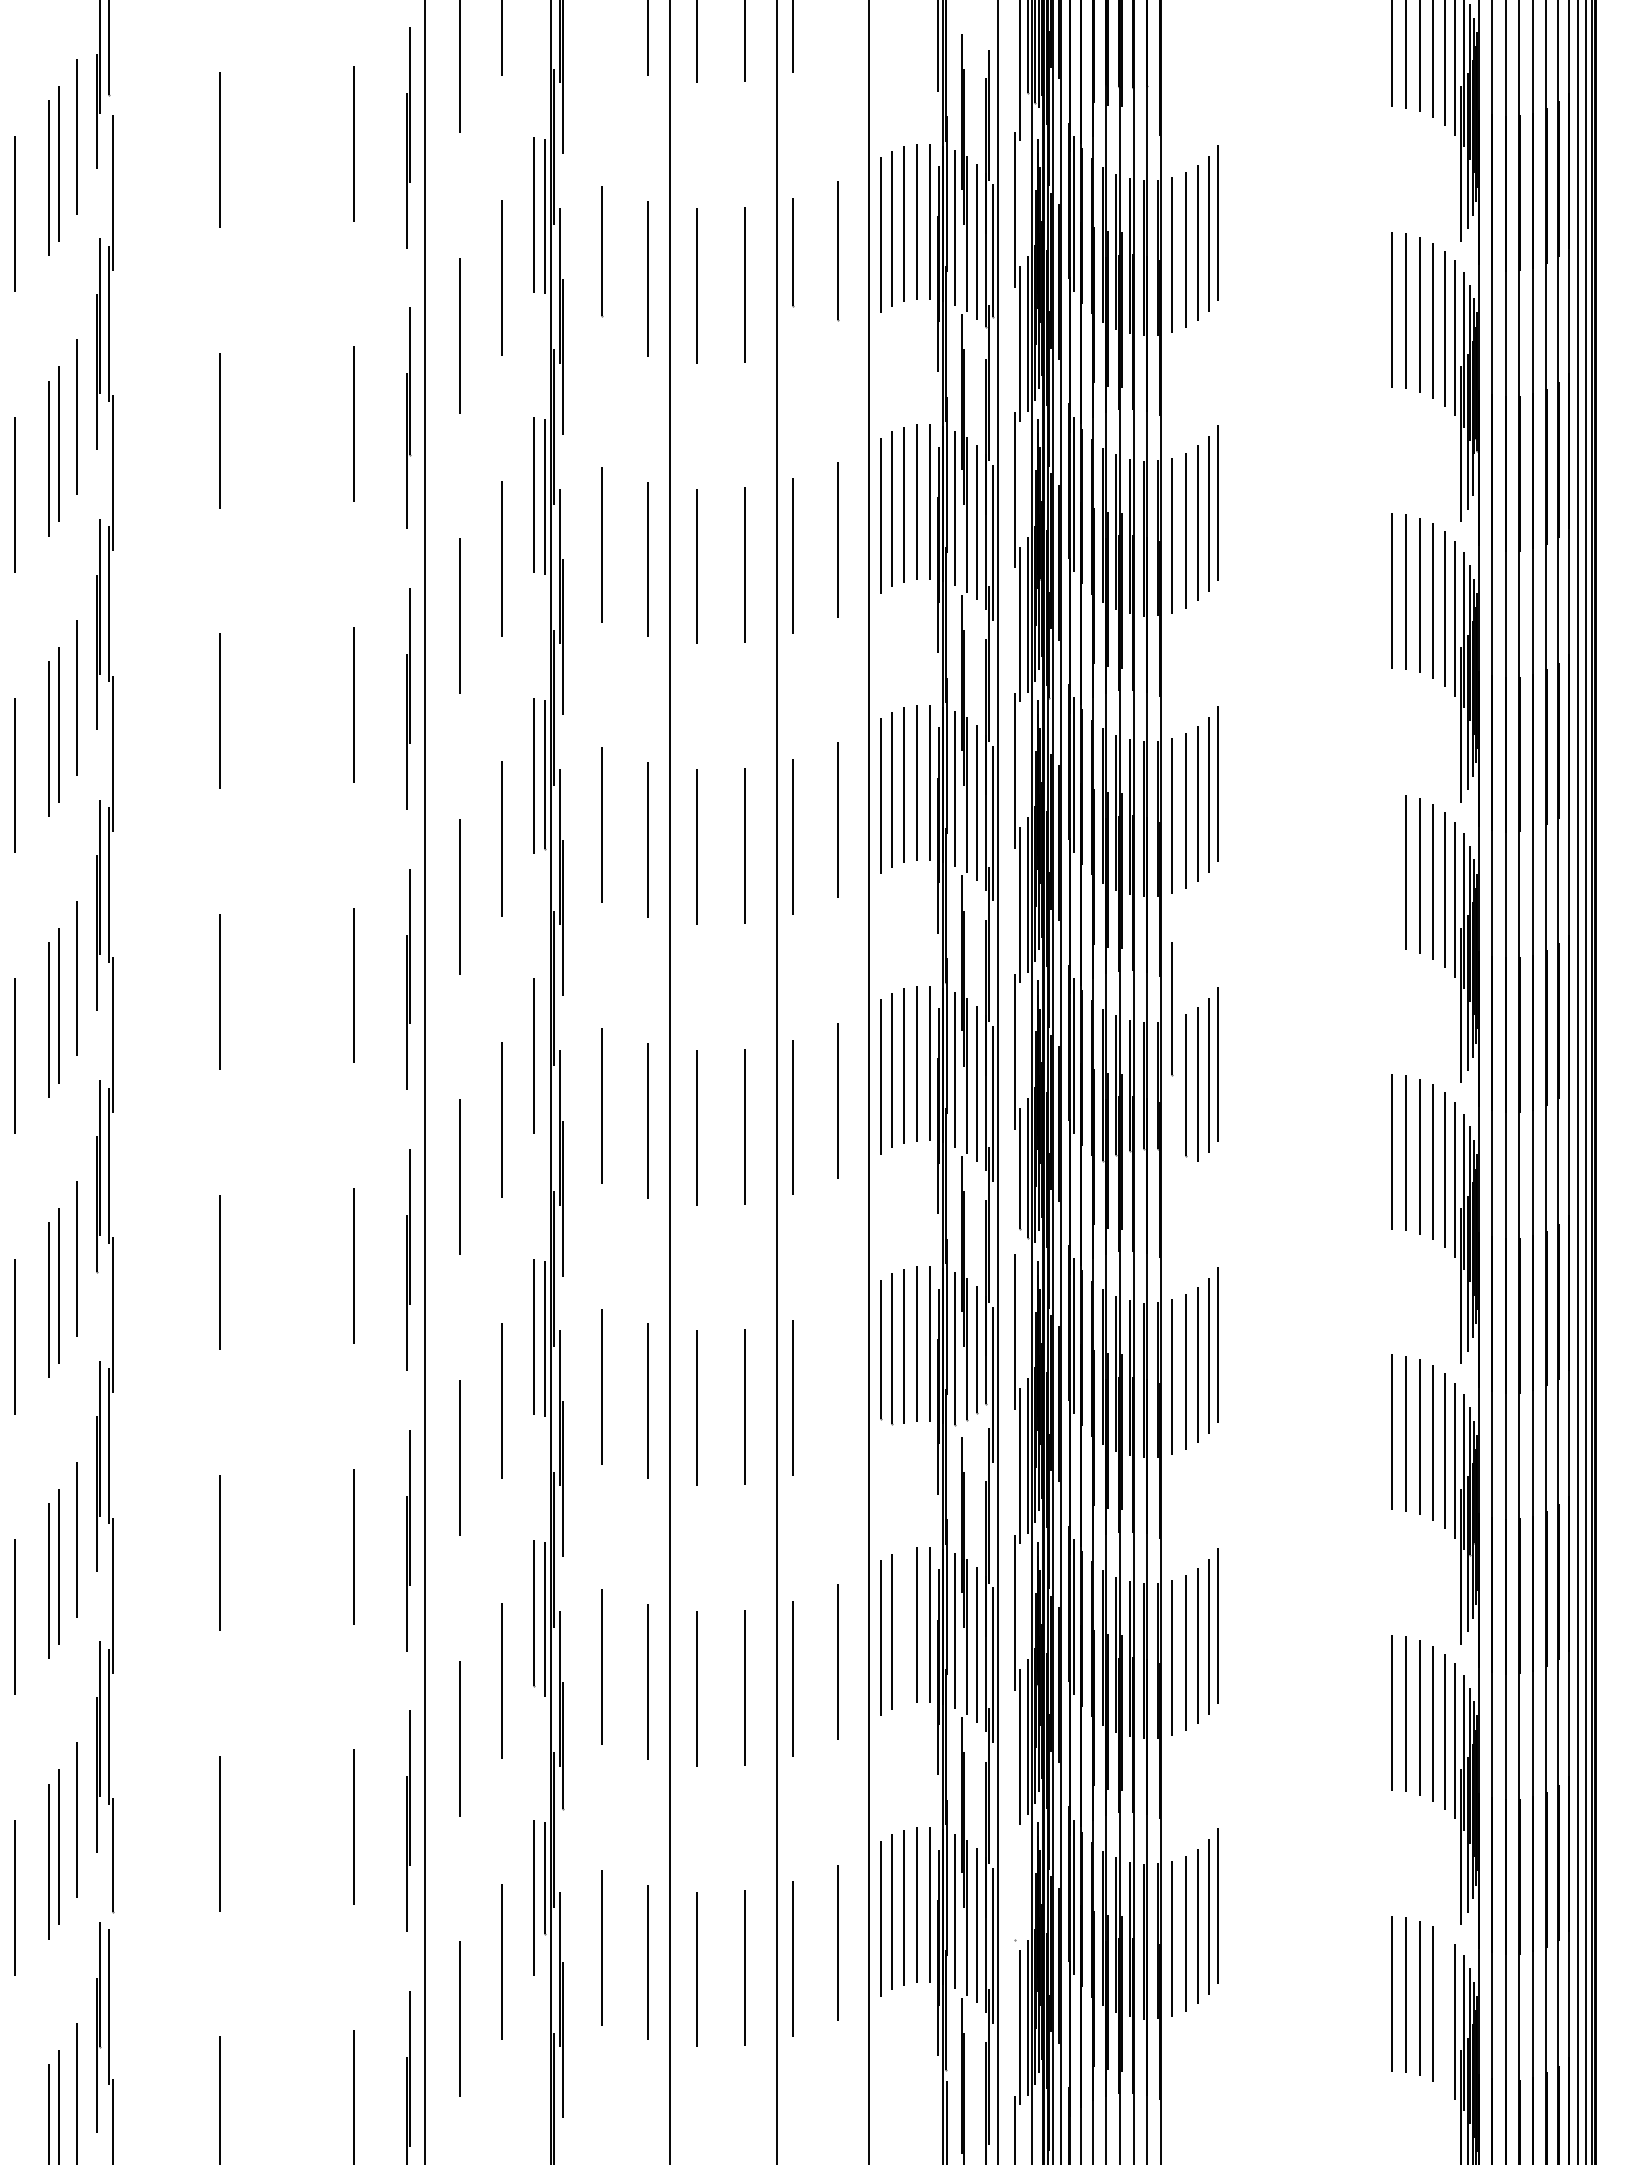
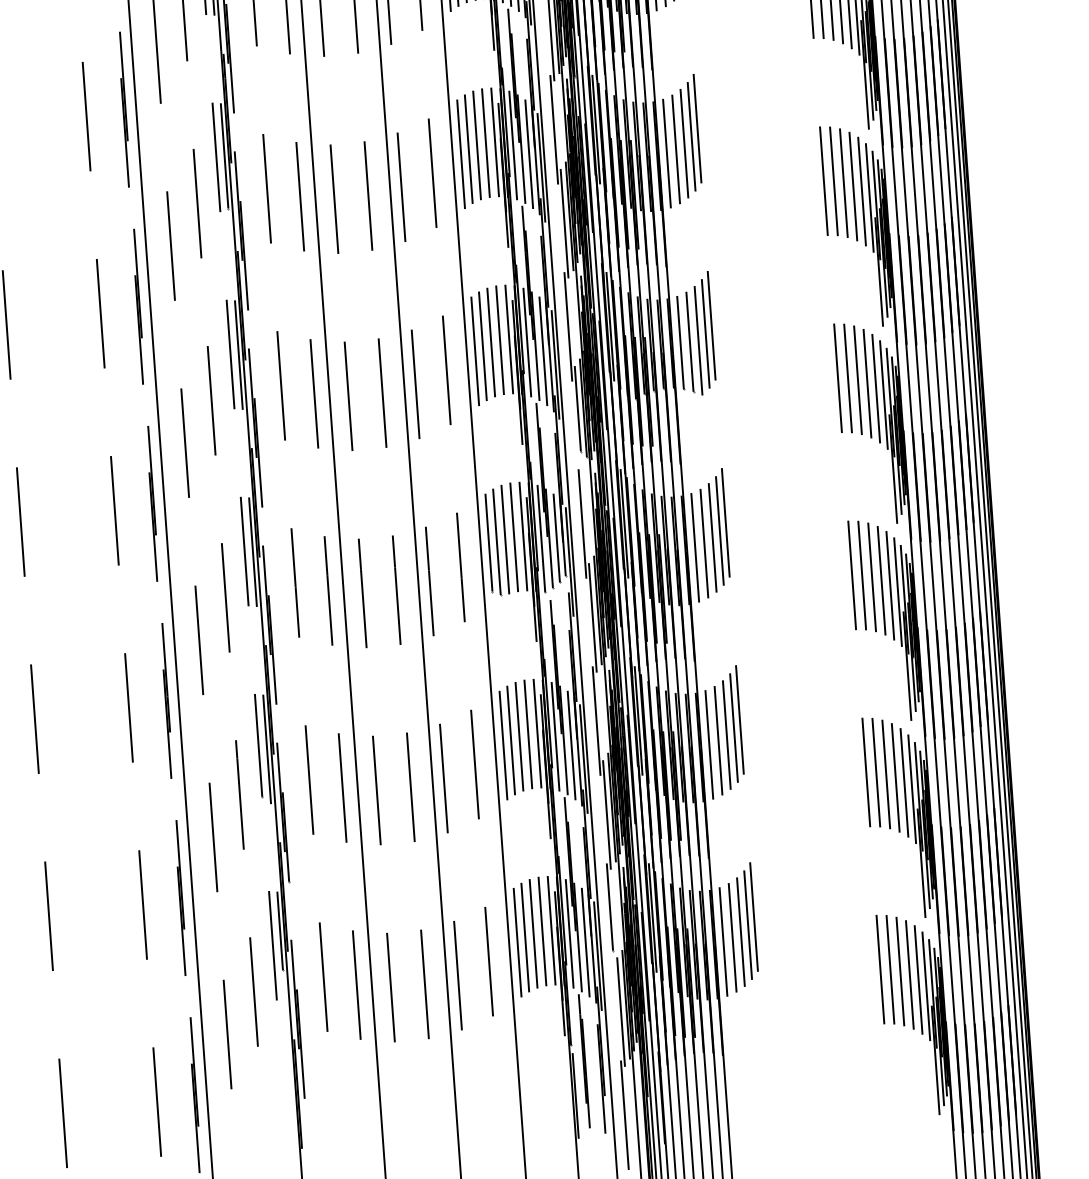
line: (1391, 871) -> (823, 181), added
line: (1172, 1009) -> (680, 343), moved
line: (545, 1058) -> (238, 355), added
line: (837, 1381) -> (460, 567), added
line: (904, 1627) -> (519, 736), added
line: (1014, 1877) -> (609, 907), added
line: (1444, 2011) -> (918, 979), added

